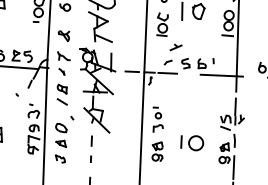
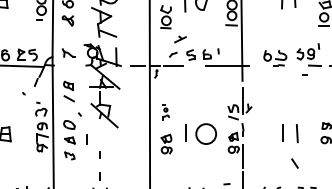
part: (63, 35) -> (67, 20), moved
part: (61, 71) -> (67, 68), removed
part: (157, 119) -> (165, 112), size x0.6
line: (90, 140) -> (86, 139), moved
part: (191, 143) -> (200, 134), size x1.4

